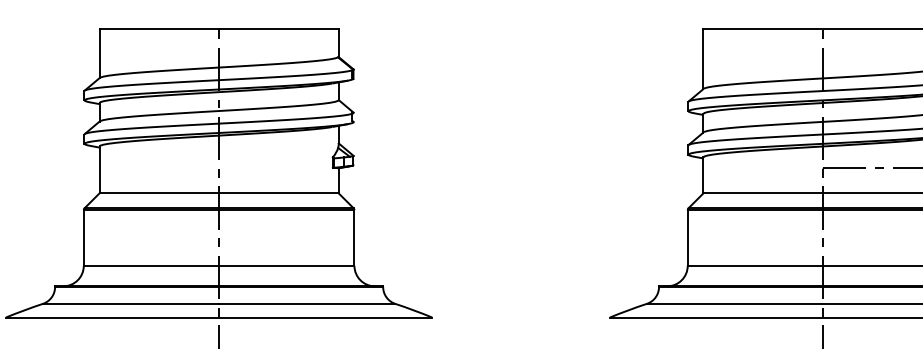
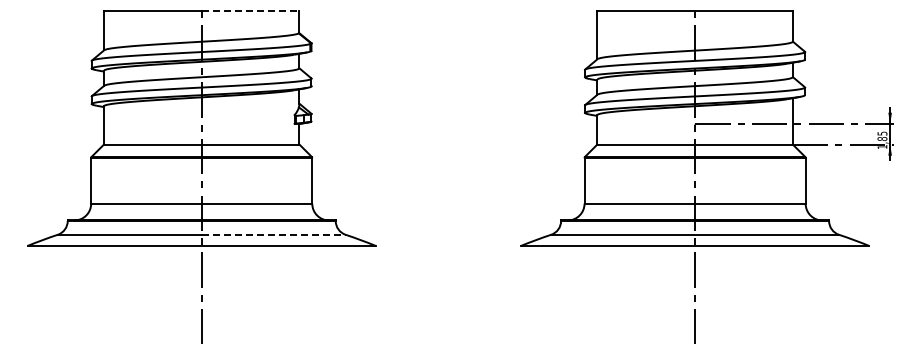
line: (278, 29) -> (250, 10), solid -> dashed
line: (306, 303) -> (273, 234), solid -> dashed

